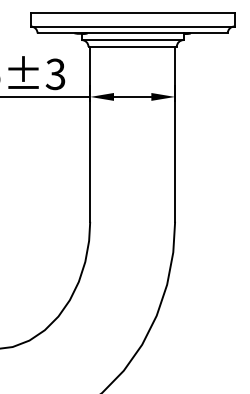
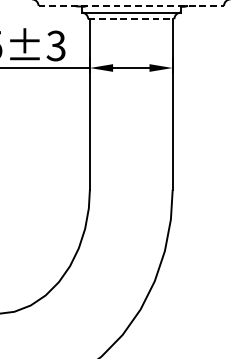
line: (133, 33) -> (132, 6), solid -> dashed
line: (133, 46) -> (132, 18), solid -> dashed

